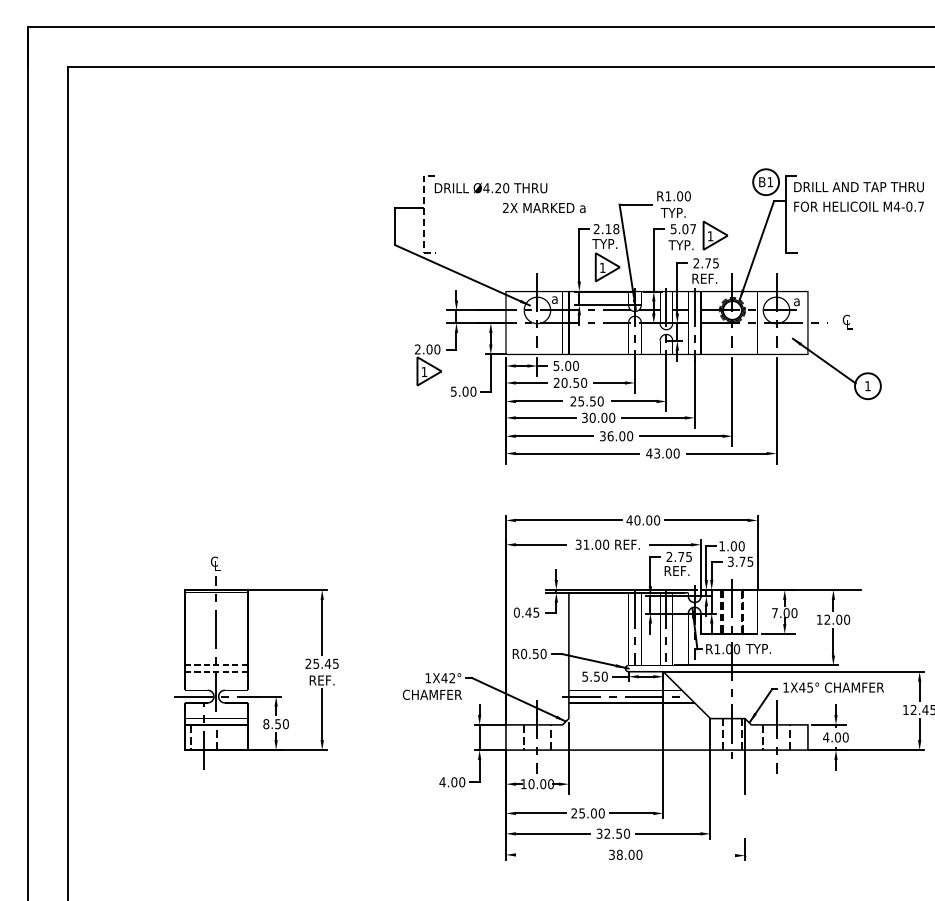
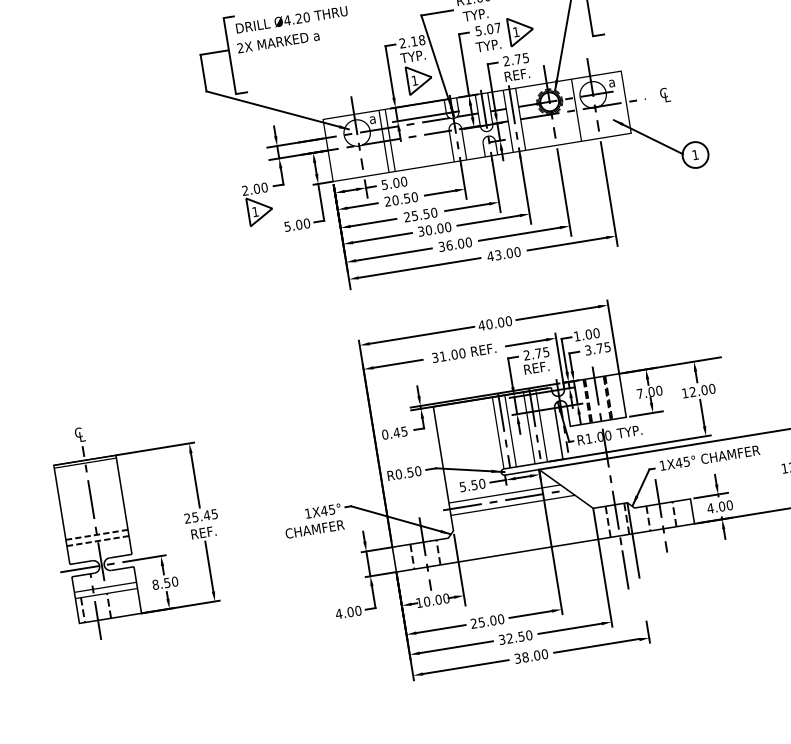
text: (544, 207) -> (278, 41), moved
line: (424, 214) -> (230, 56), dashed -> solid
text: (452, 678) -> (332, 509), 1X42° -> 1X45°
line: (732, 784) -> (625, 569), added
line: (558, 854) -> (464, 666), added
line: (691, 854) -> (596, 645), added

